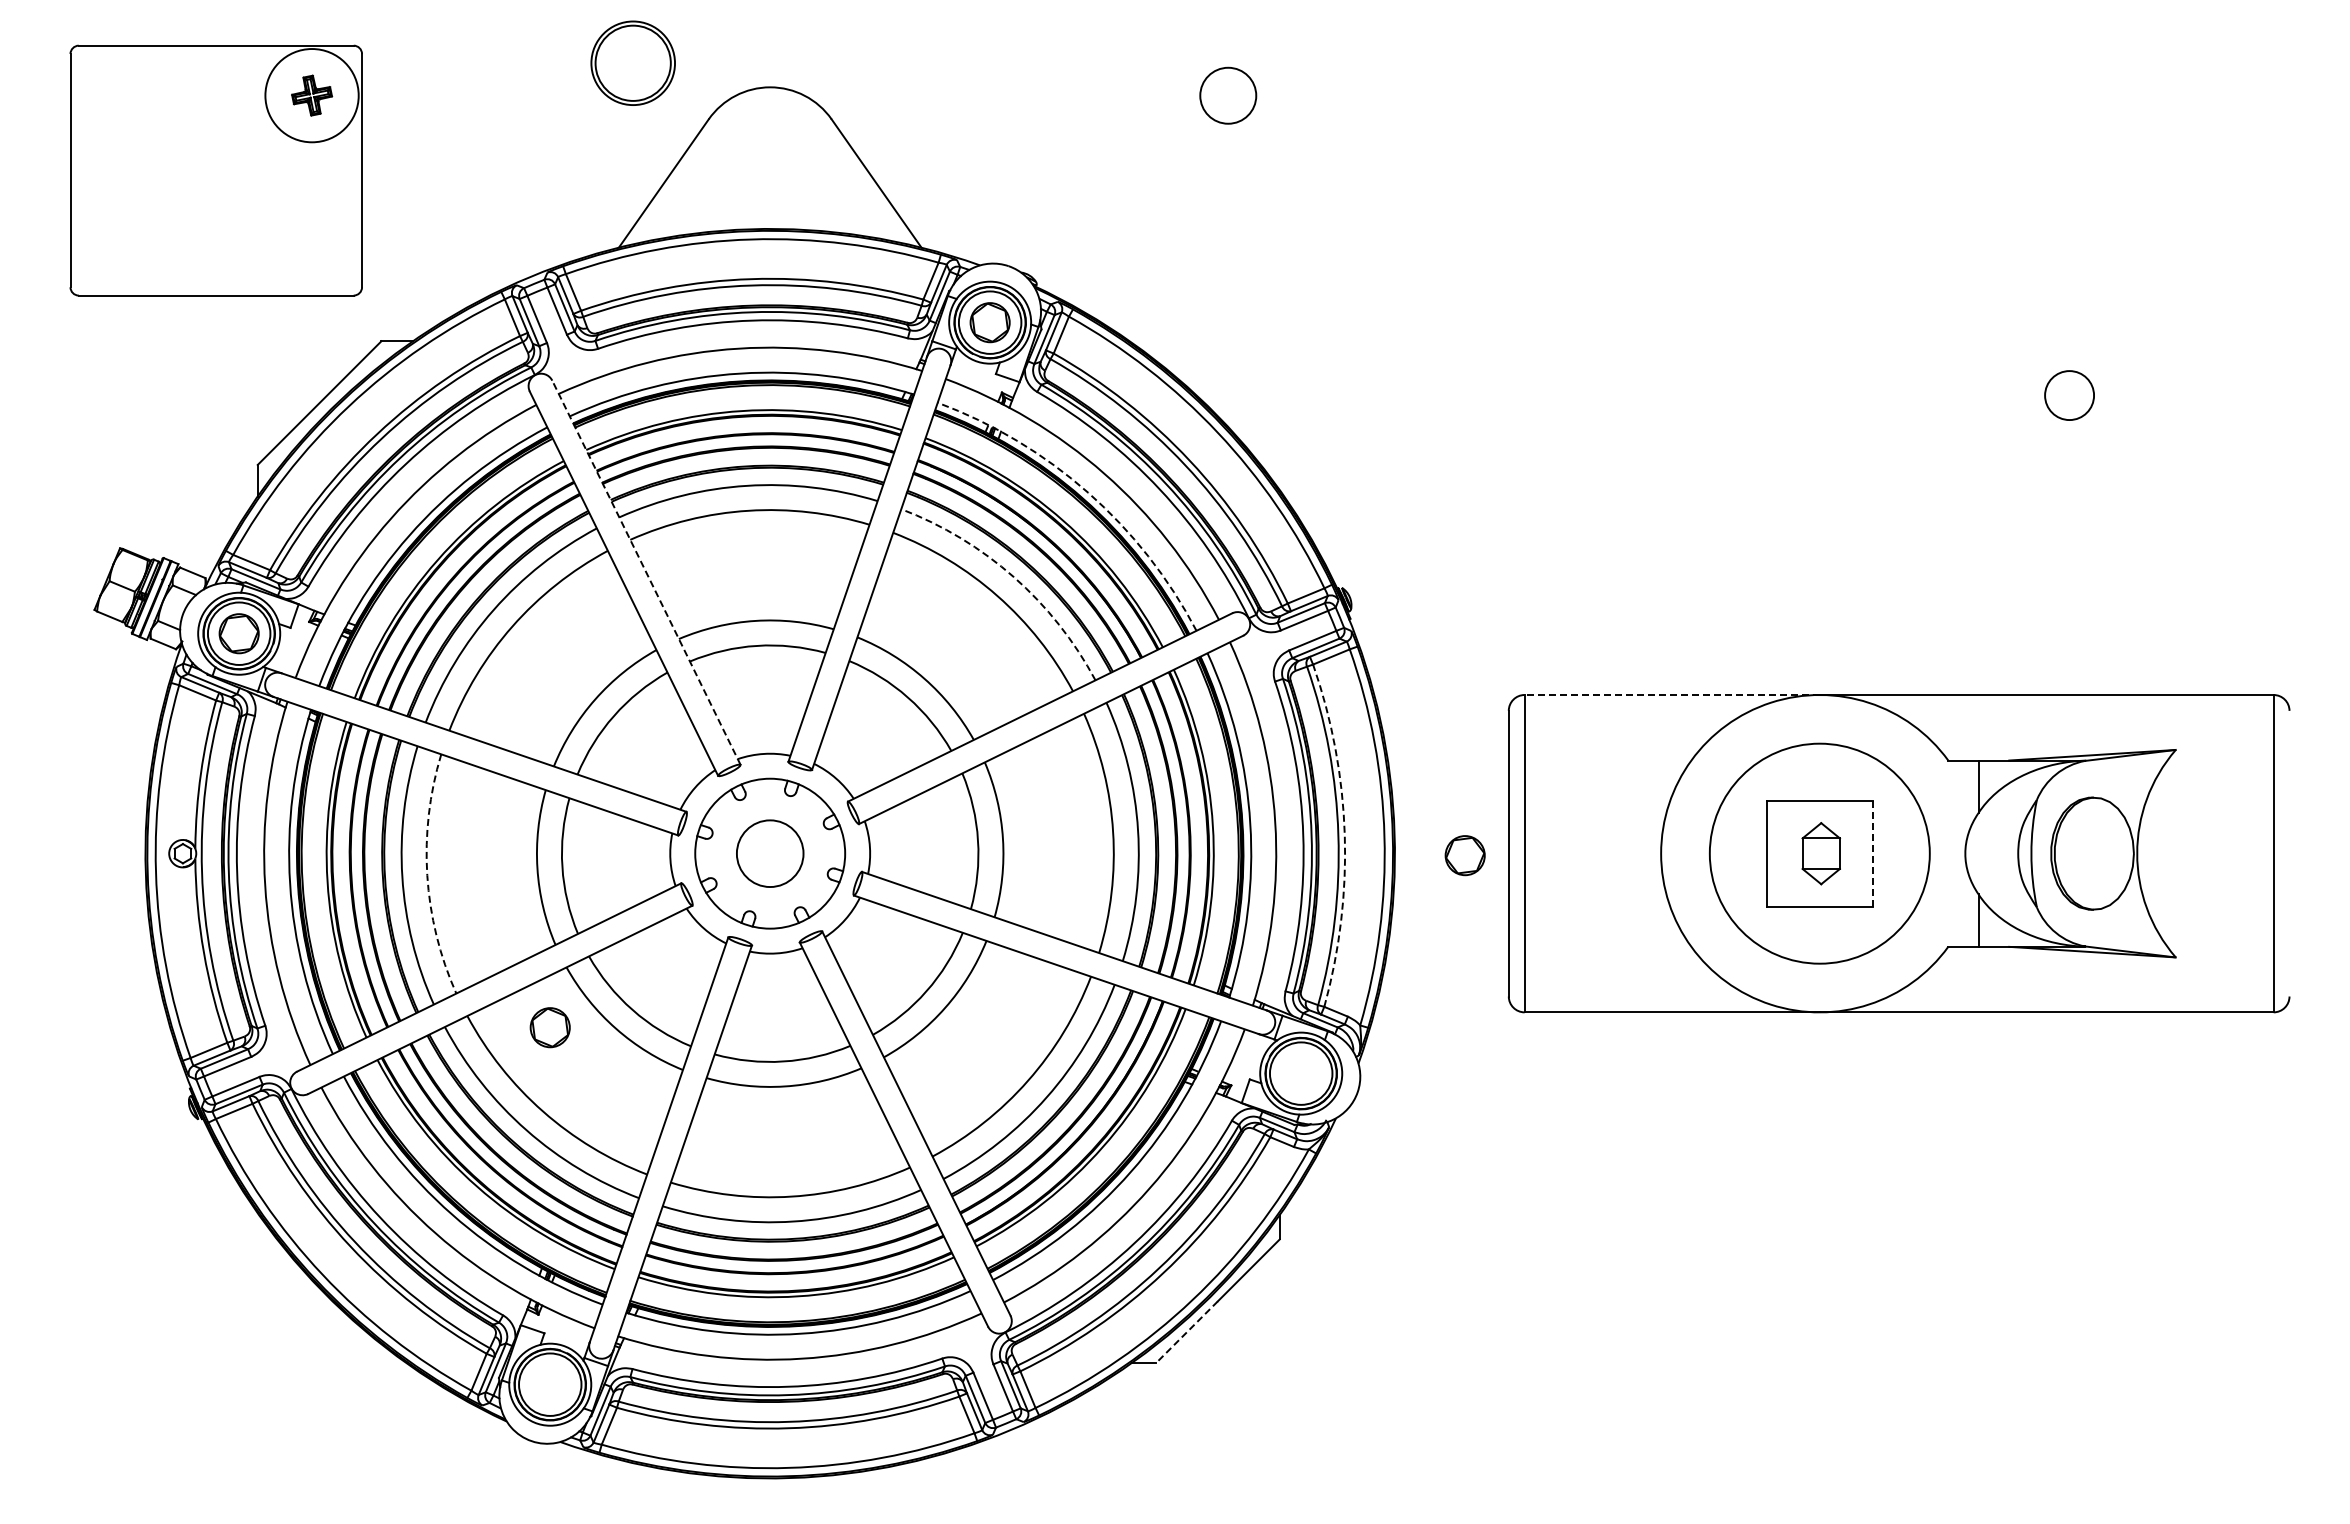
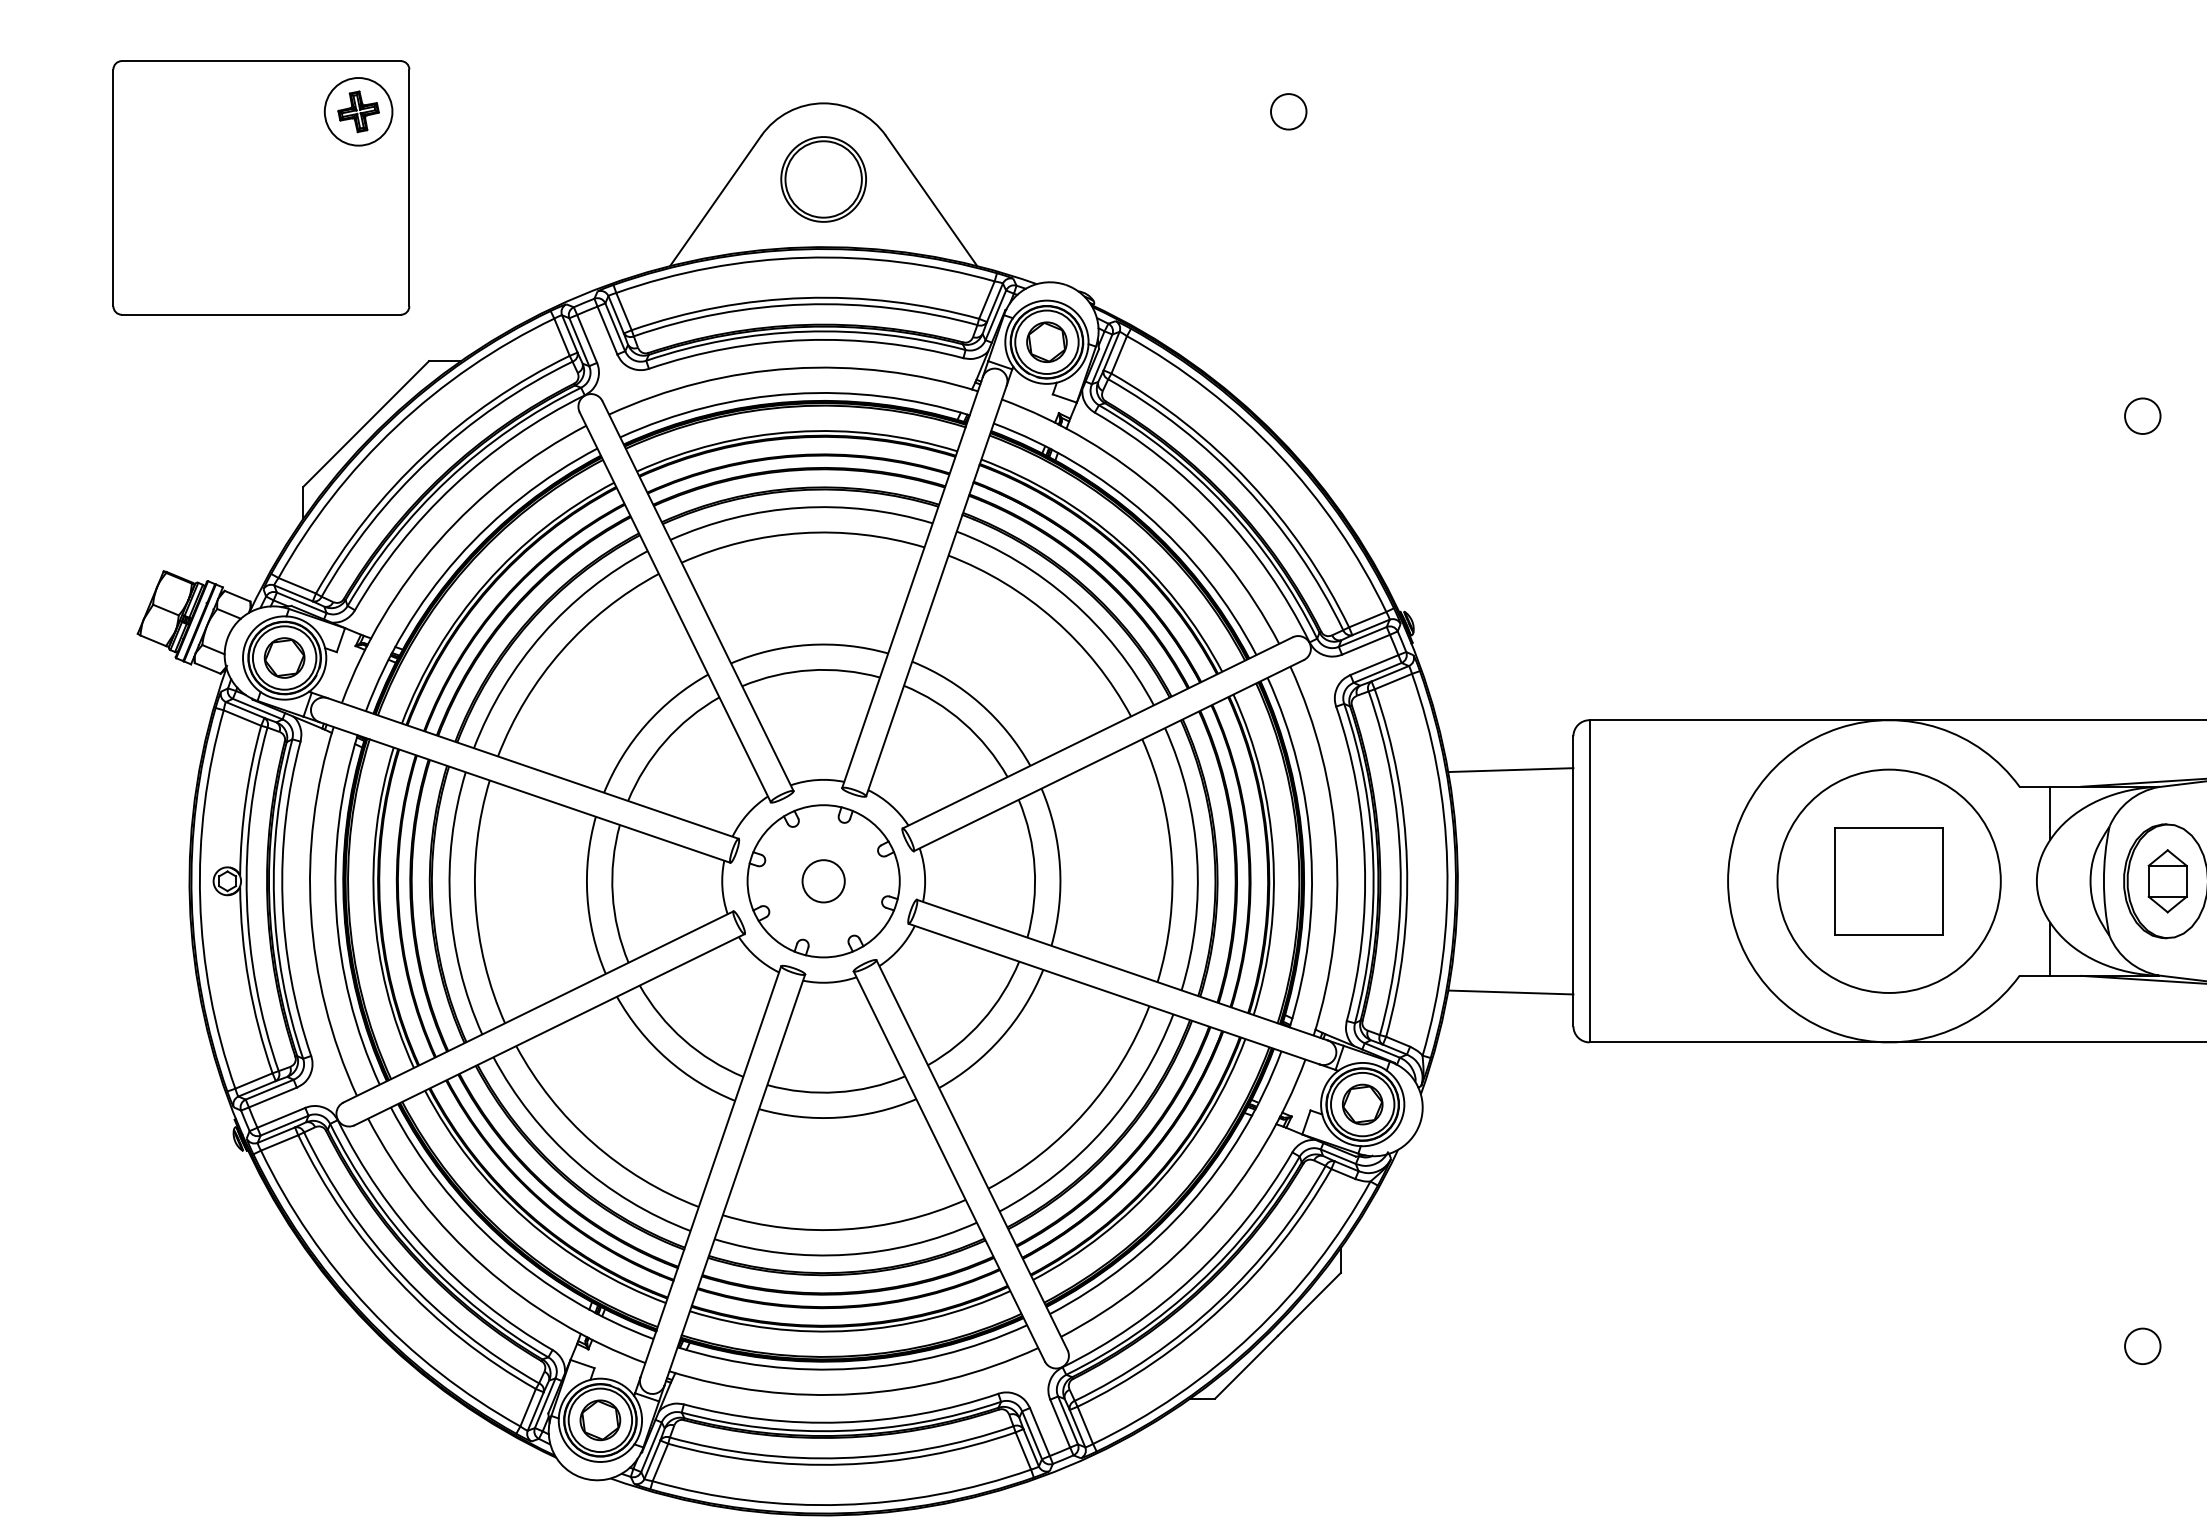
part: (632, 62) -> (822, 178), moved
circle: (311, 95) -> (358, 111), size x0.71
circle: (1228, 95) -> (1288, 111), size x0.62
circle: (2069, 395) -> (2142, 416), size x0.71
arc: (1088, 492) -> (1146, 514), dashed -> solid
line: (646, 572) -> (698, 595), dashed -> solid
arc: (1013, 577) -> (1070, 600), dashed -> solid
line: (1672, 695) -> (1739, 720), dashed -> solid
line: (1446, 744) -> (1510, 770), added
arc: (1344, 834) -> (1406, 861), dashed -> solid
circle: (770, 853) -> (823, 881), size x0.62
part: (1820, 853) -> (2166, 881), moved
line: (1872, 853) -> (1942, 881), dashed -> solid
part: (1464, 855) -> (1361, 1104), moved
arc: (427, 875) -> (475, 903), dashed -> solid
line: (1446, 963) -> (1510, 992), added
part: (549, 1027) -> (599, 1420), moved
circle: (2069, 1311) -> (2142, 1346), added
line: (1186, 1332) -> (1246, 1367), dashed -> solid

